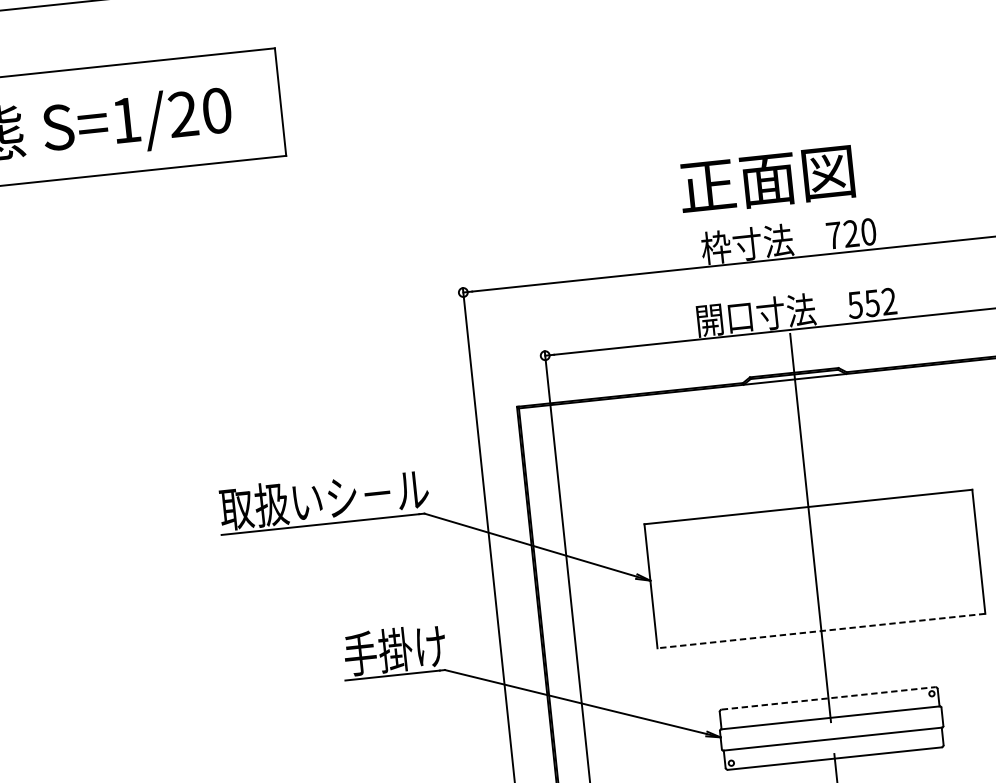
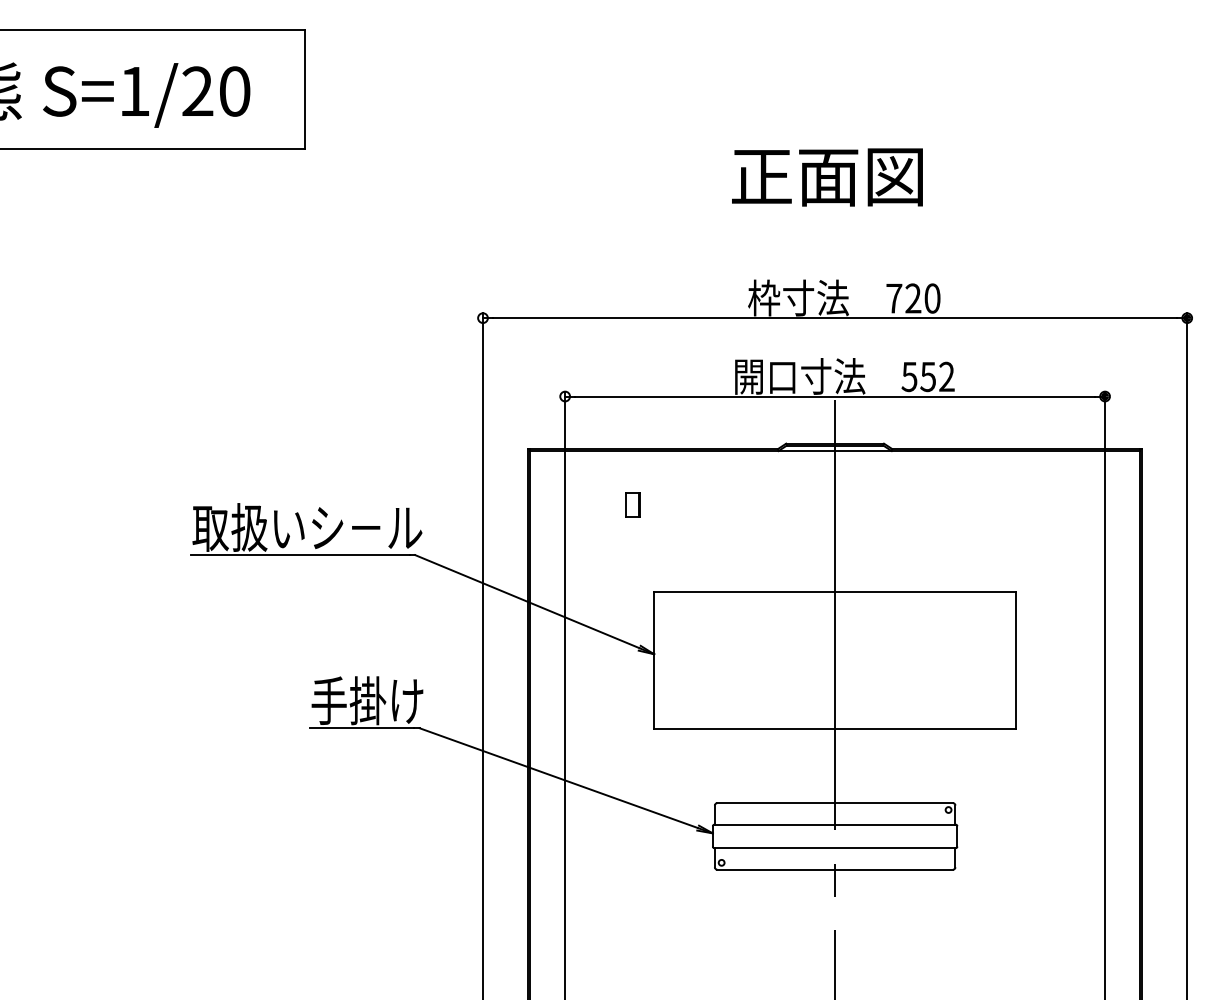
text: (767, 180) -> (827, 177), moved
part: (616, 447) -> (632, 504), added
line: (821, 630) -> (835, 728), dashed -> solid
line: (828, 698) -> (835, 803), dashed -> solid

